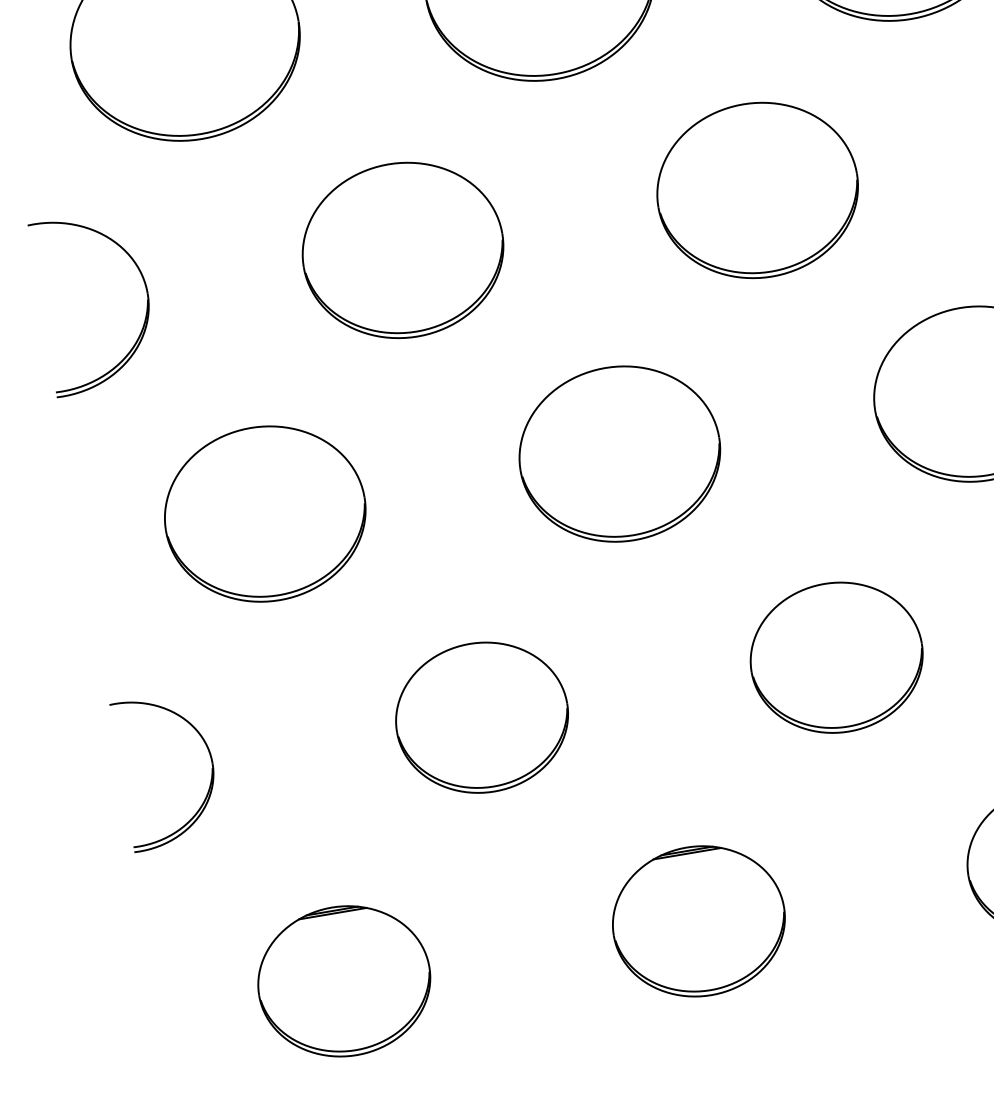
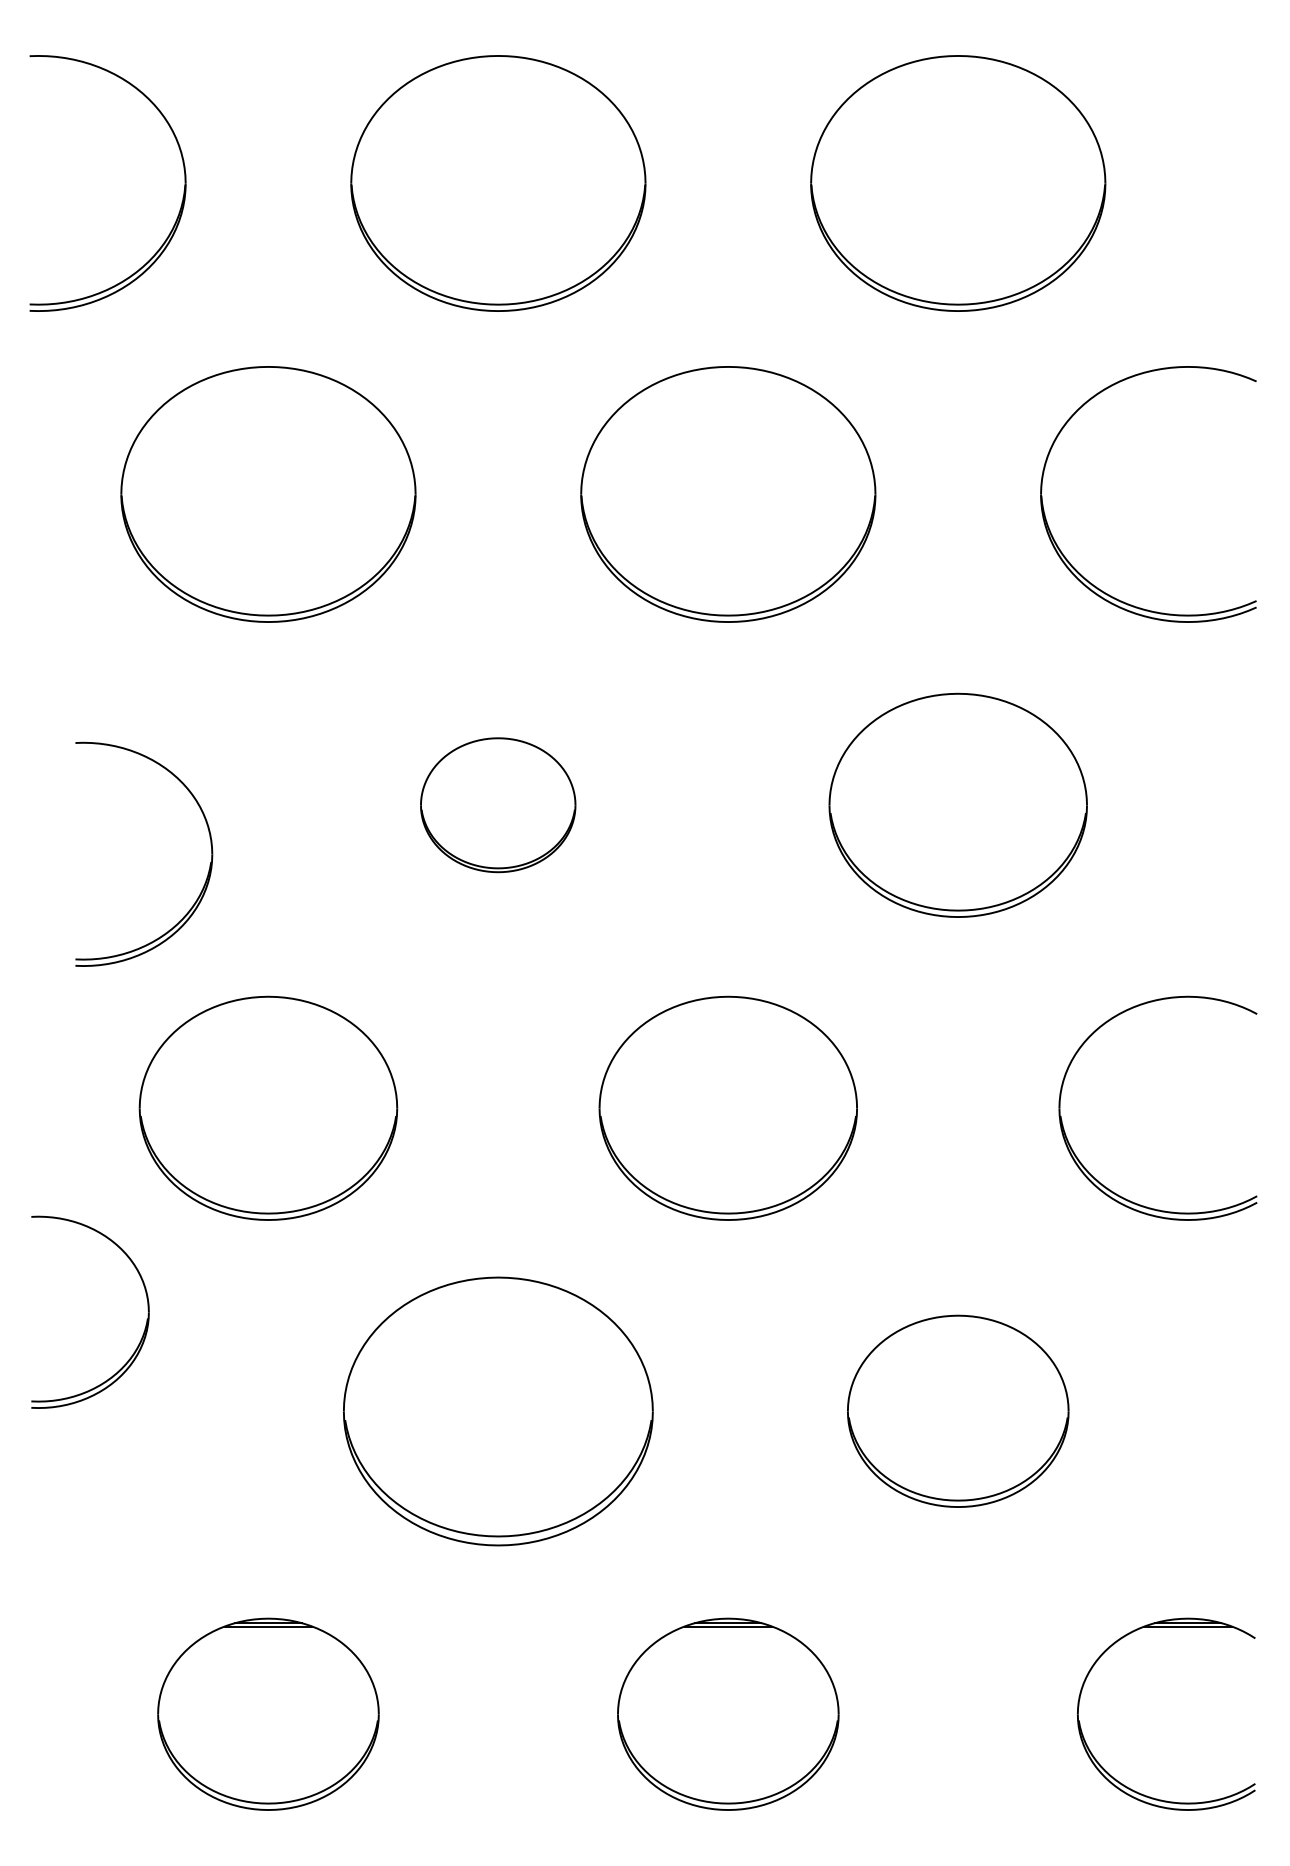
part: (402, 249) -> (497, 804), size x0.6
part: (146, 301) -> (209, 864), moved
part: (482, 717) -> (498, 1410), size x1.4
part: (211, 773) -> (145, 1324), moved

